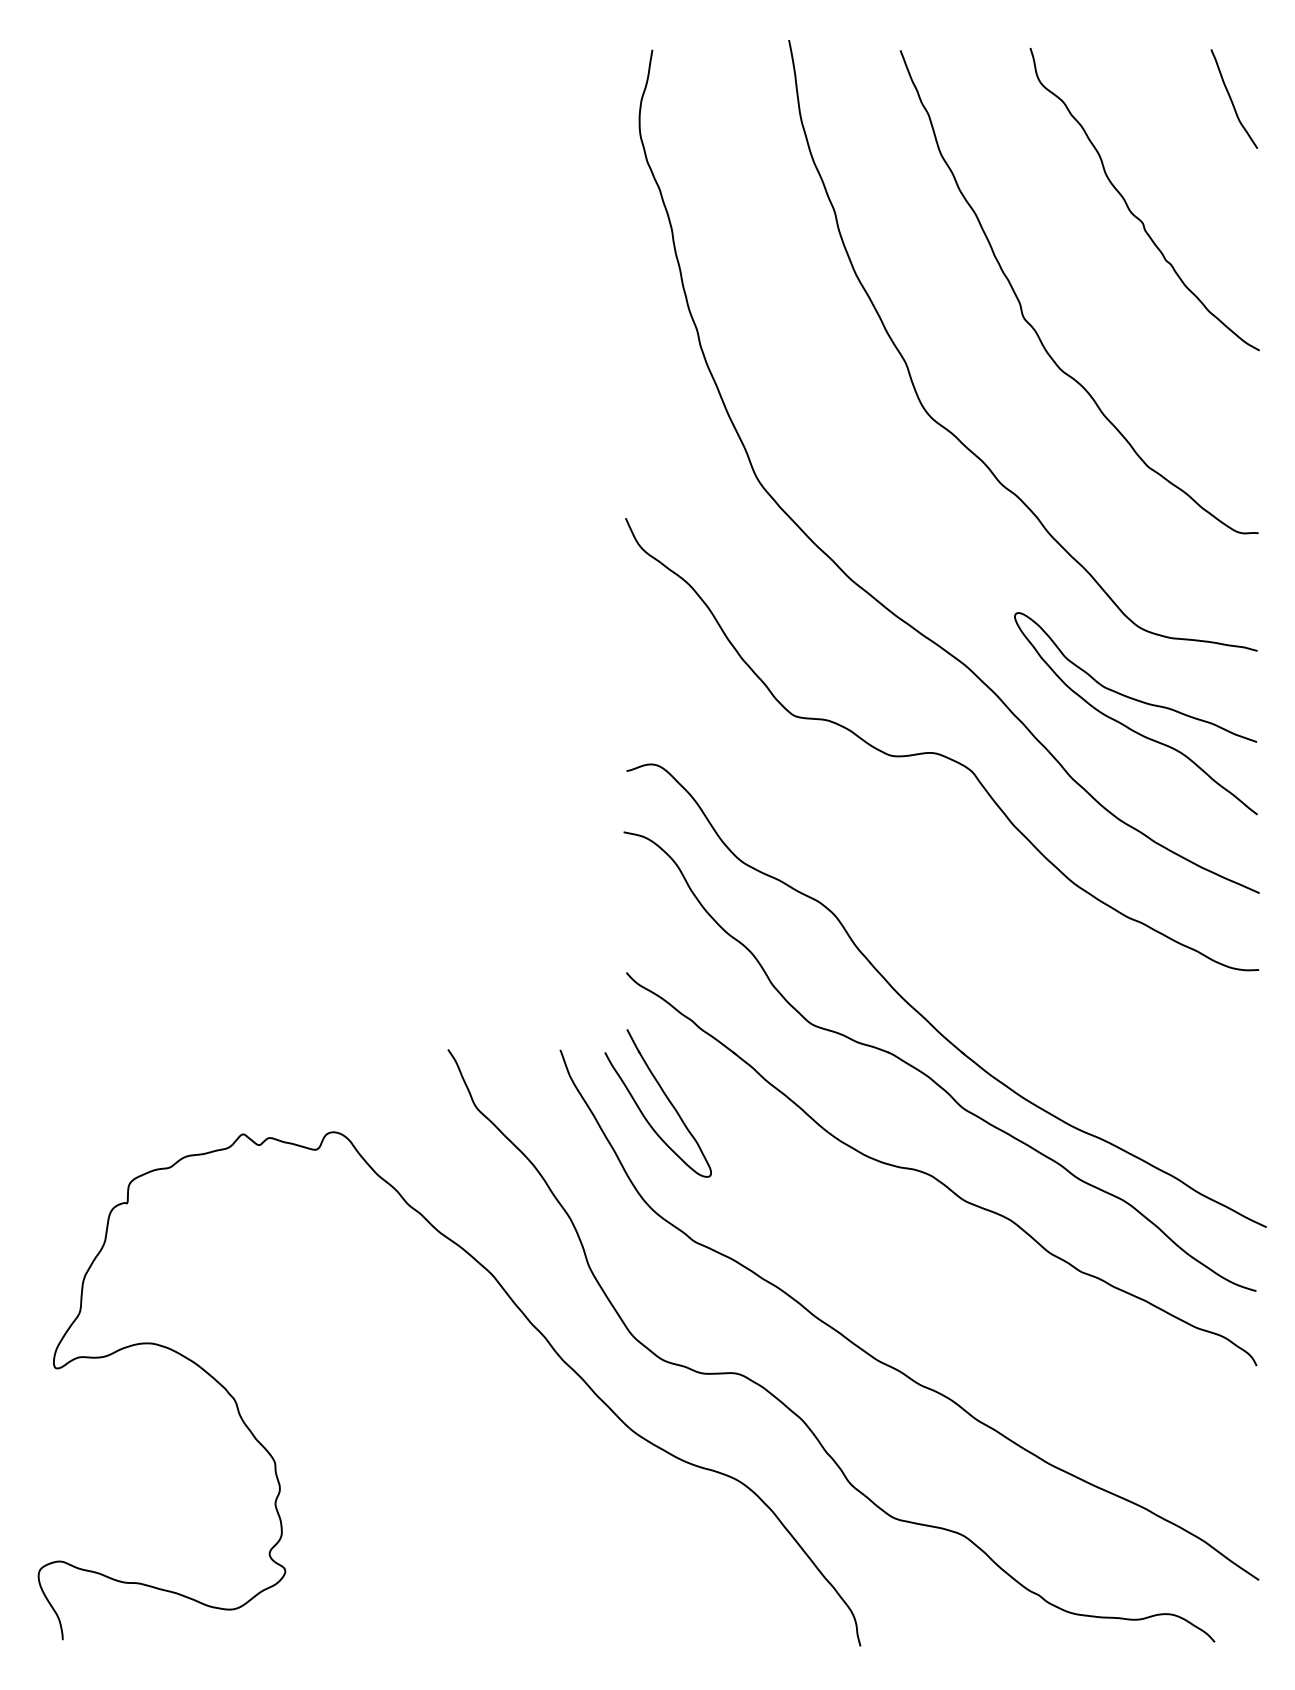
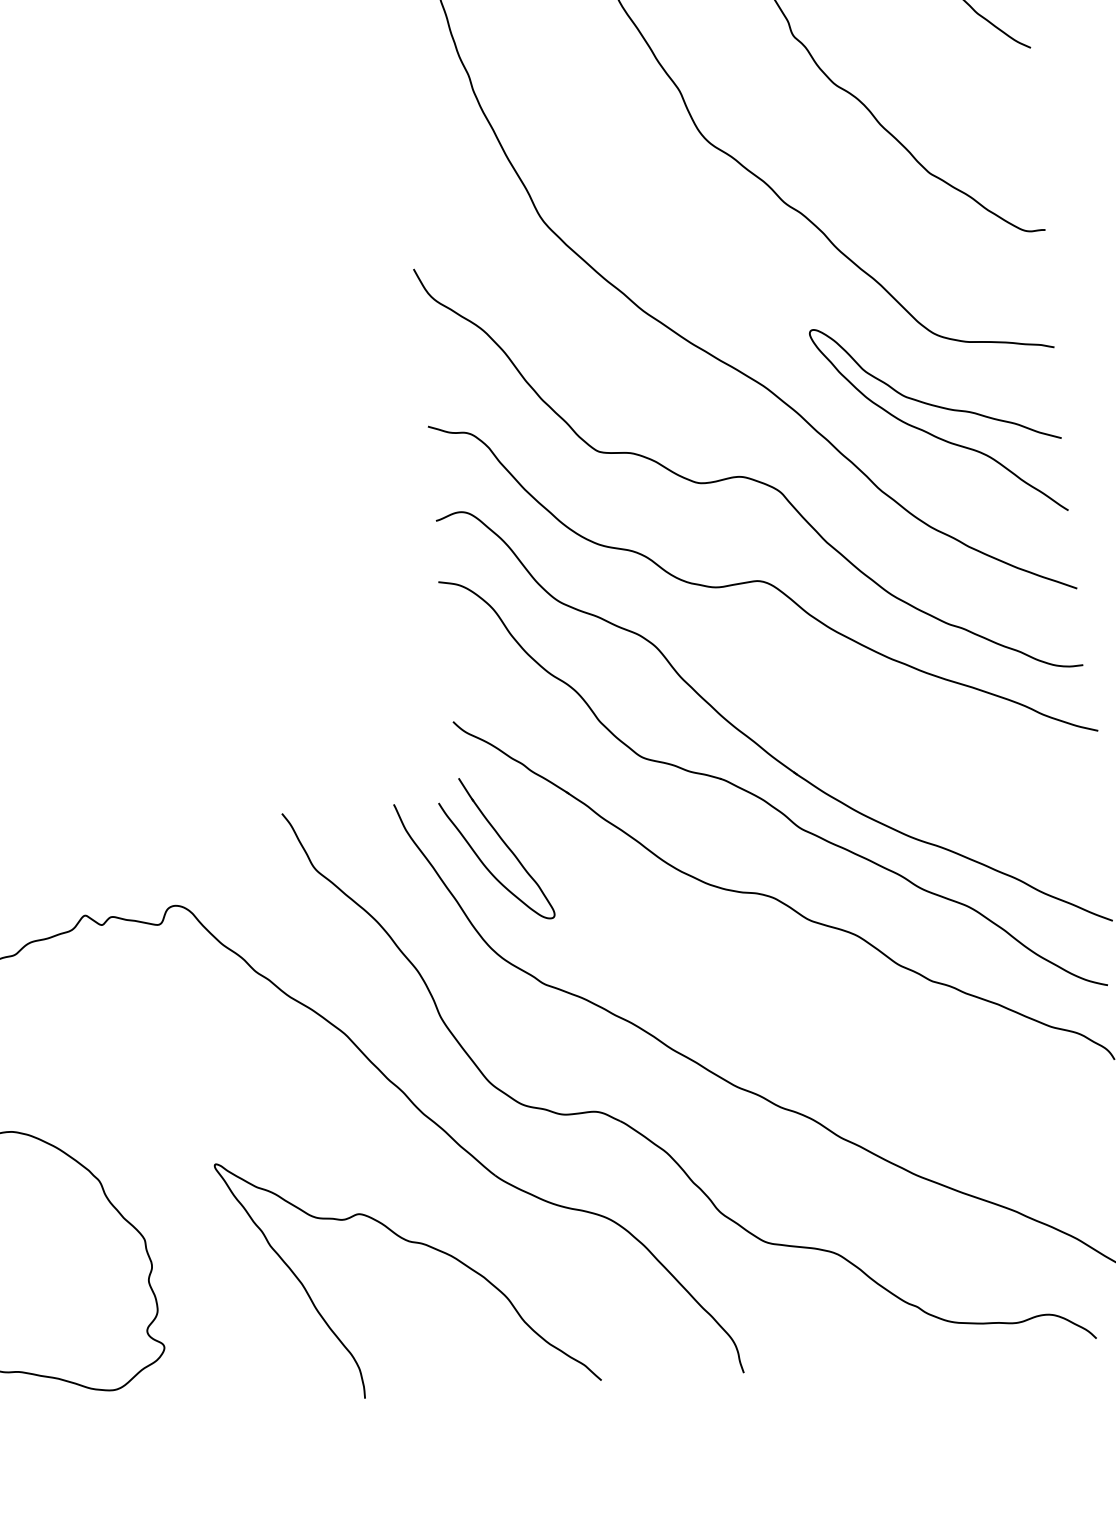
curve: (947, 858) -> (763, 580), added
curve: (540, 1488) -> (411, 1243), added

